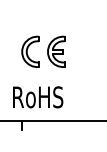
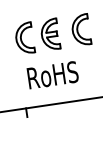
part: (87, 51) -> (81, 29), added
text: (38, 97) -> (53, 75), moved

